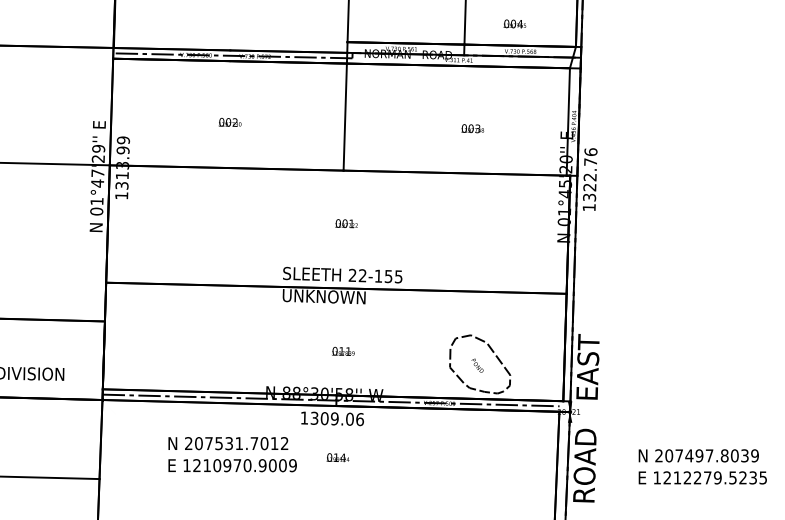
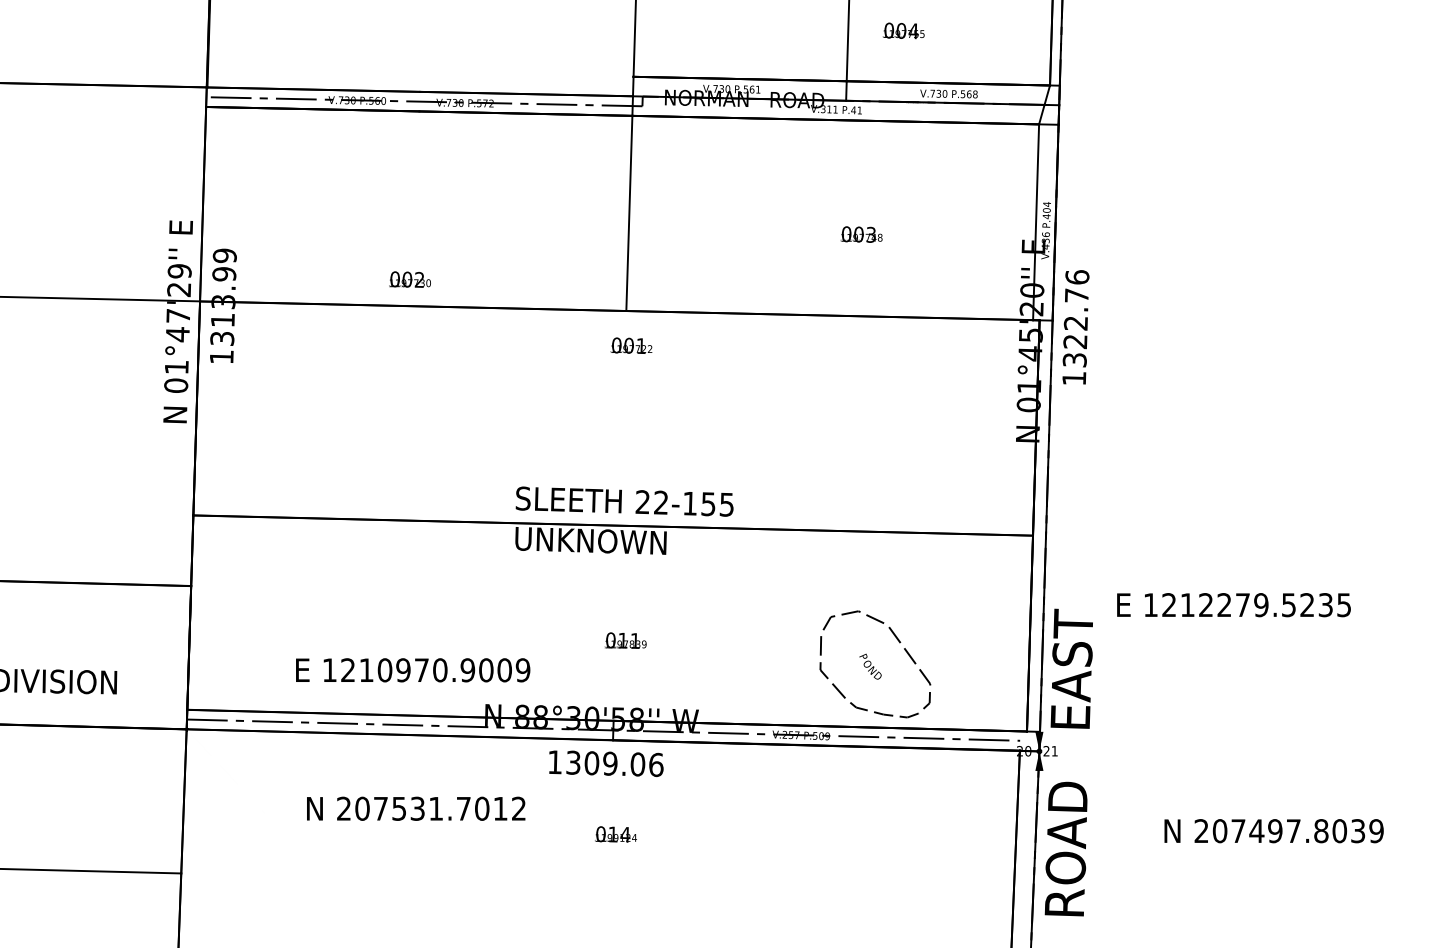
text: (514, 23) -> (903, 29), moved
text: (229, 121) -> (409, 277), moved
text: (346, 223) -> (631, 345), moved
text: (232, 465) -> (412, 670), moved
text: (702, 477) -> (1233, 604), moved

